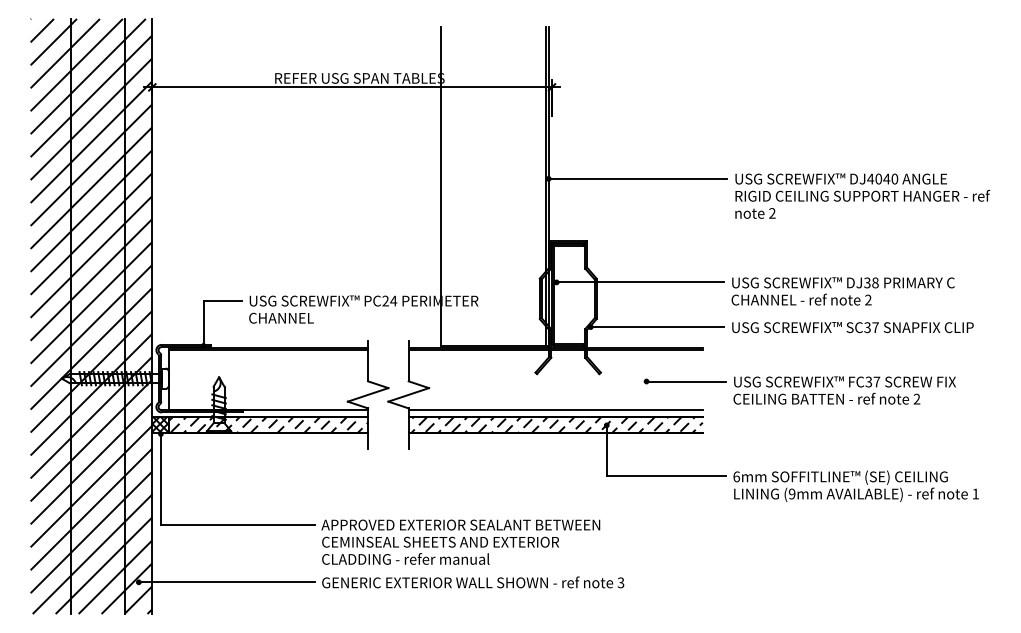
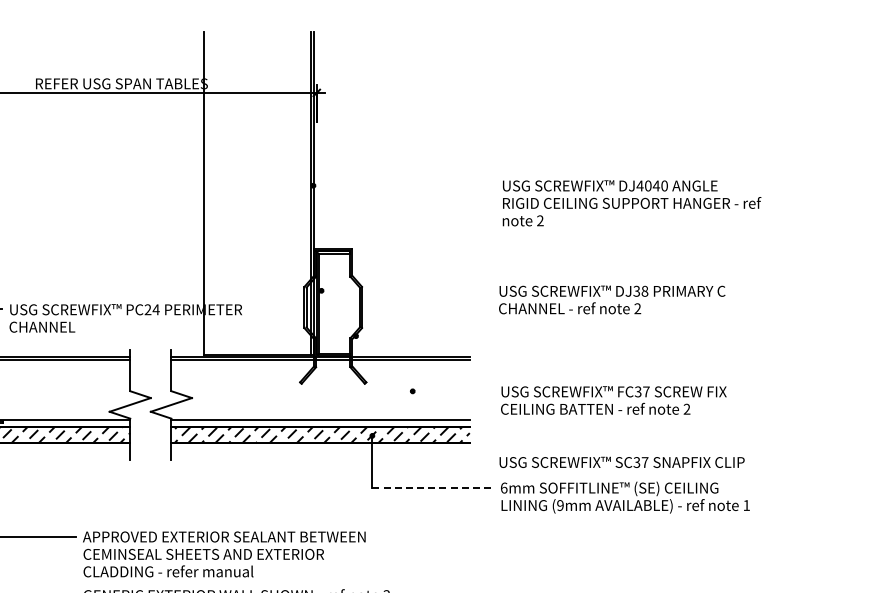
line: (637, 178) -> (403, 185), removed
line: (640, 282) -> (406, 290), removed
line: (657, 327) -> (423, 336), removed
text: (852, 327) -> (621, 462), moved
line: (685, 381) -> (452, 391), removed
line: (666, 476) -> (432, 487), solid -> dashed

